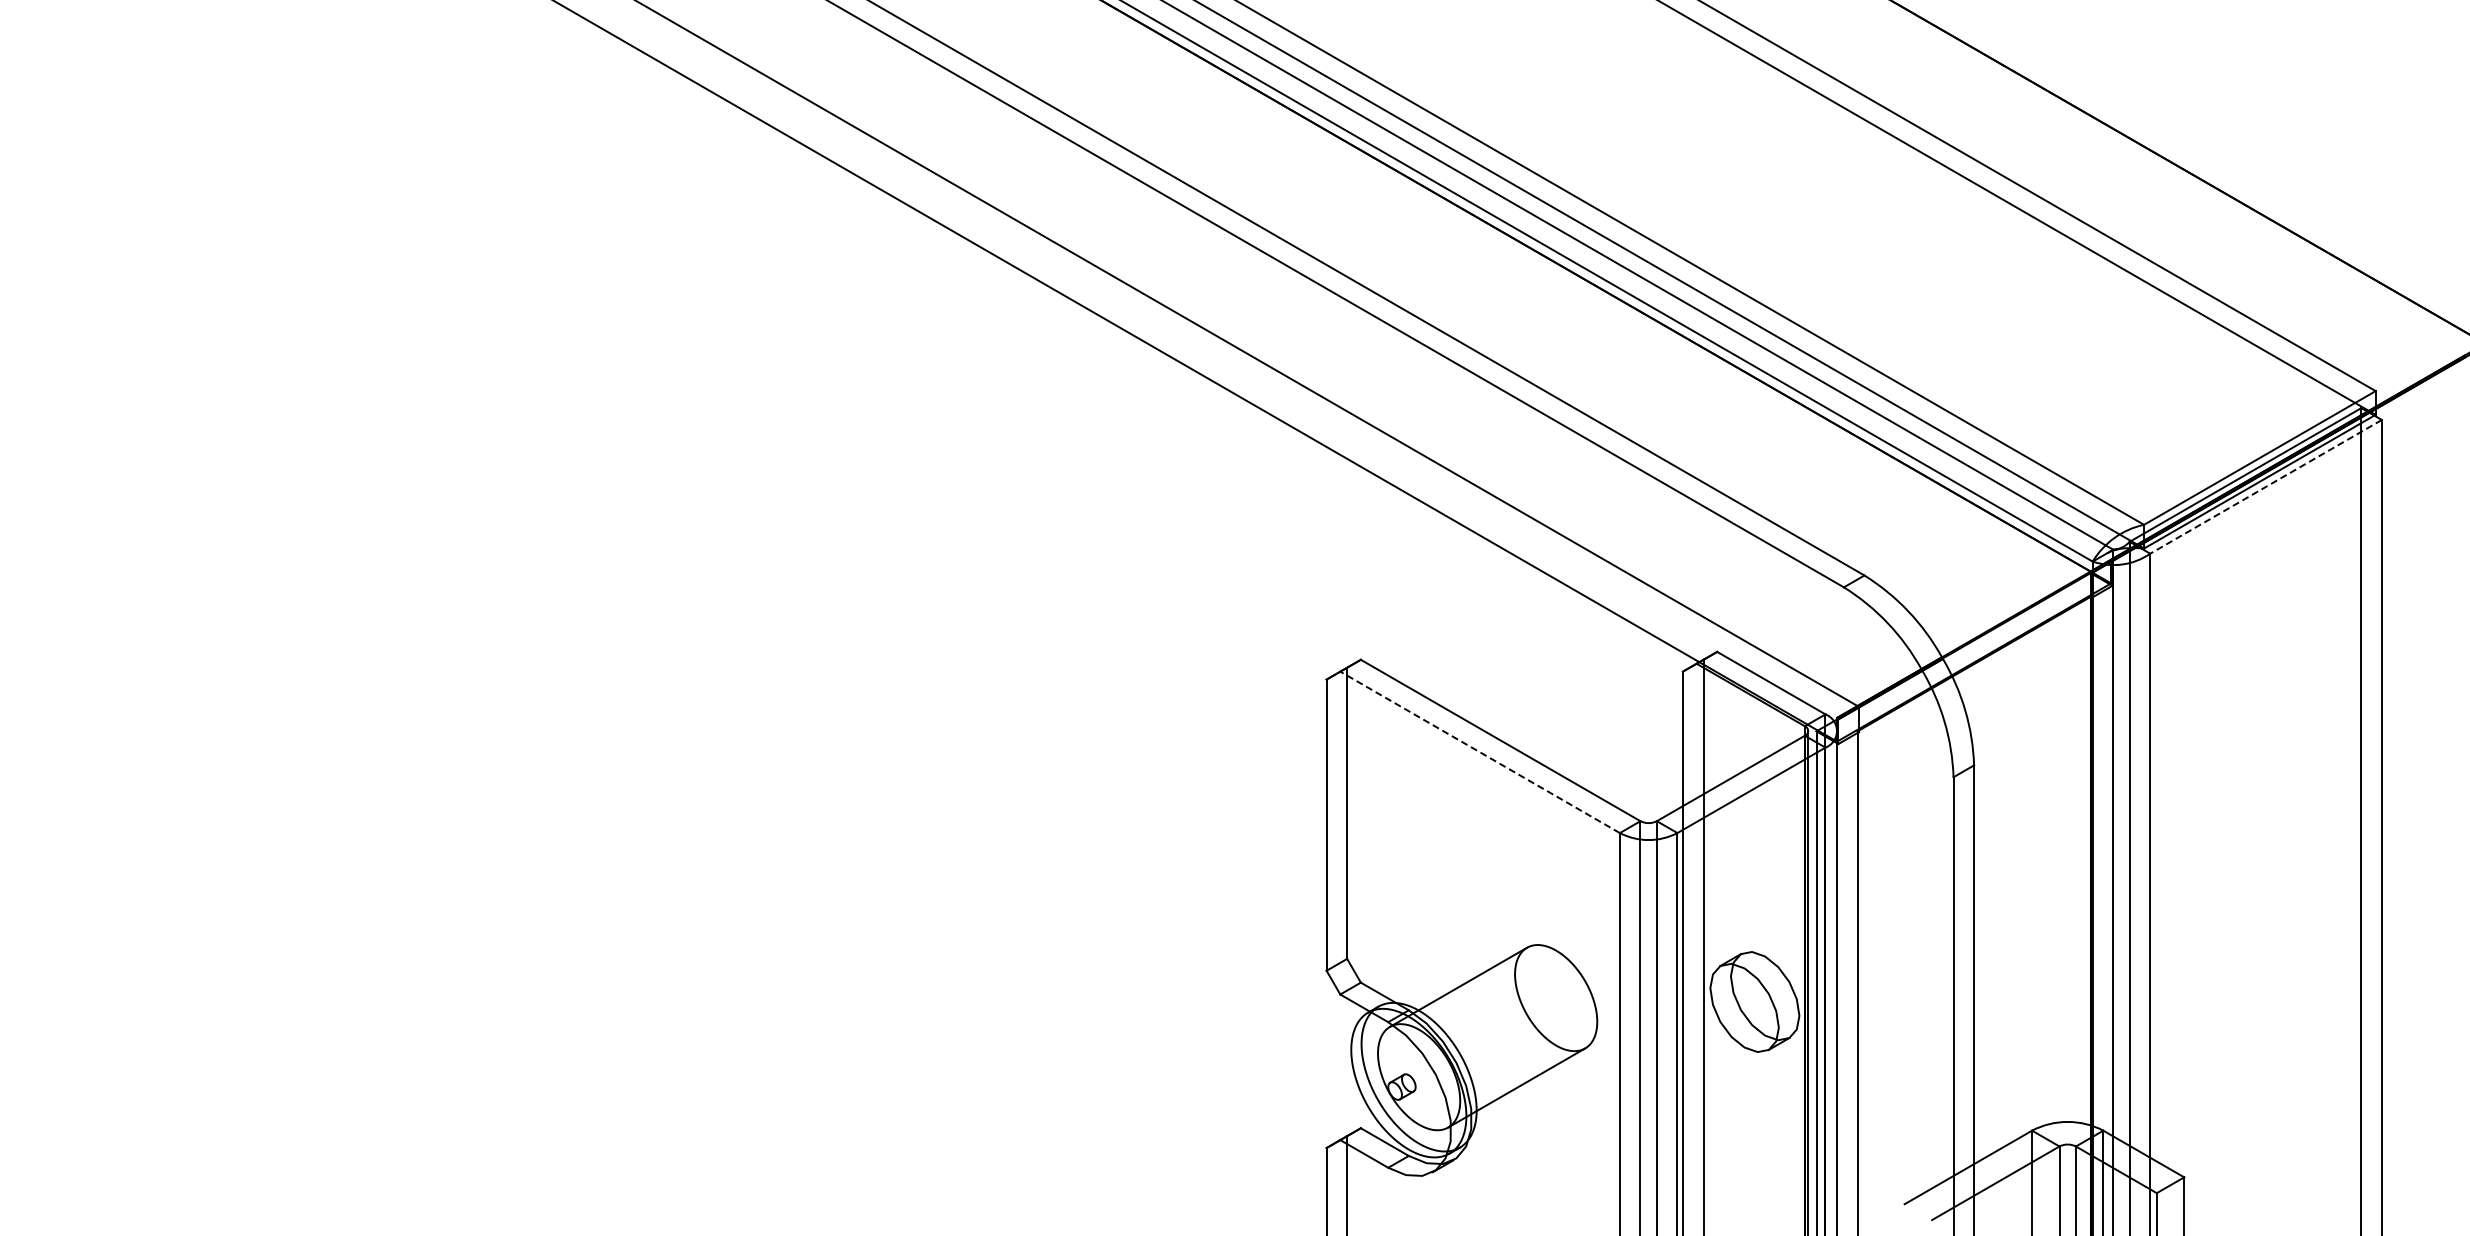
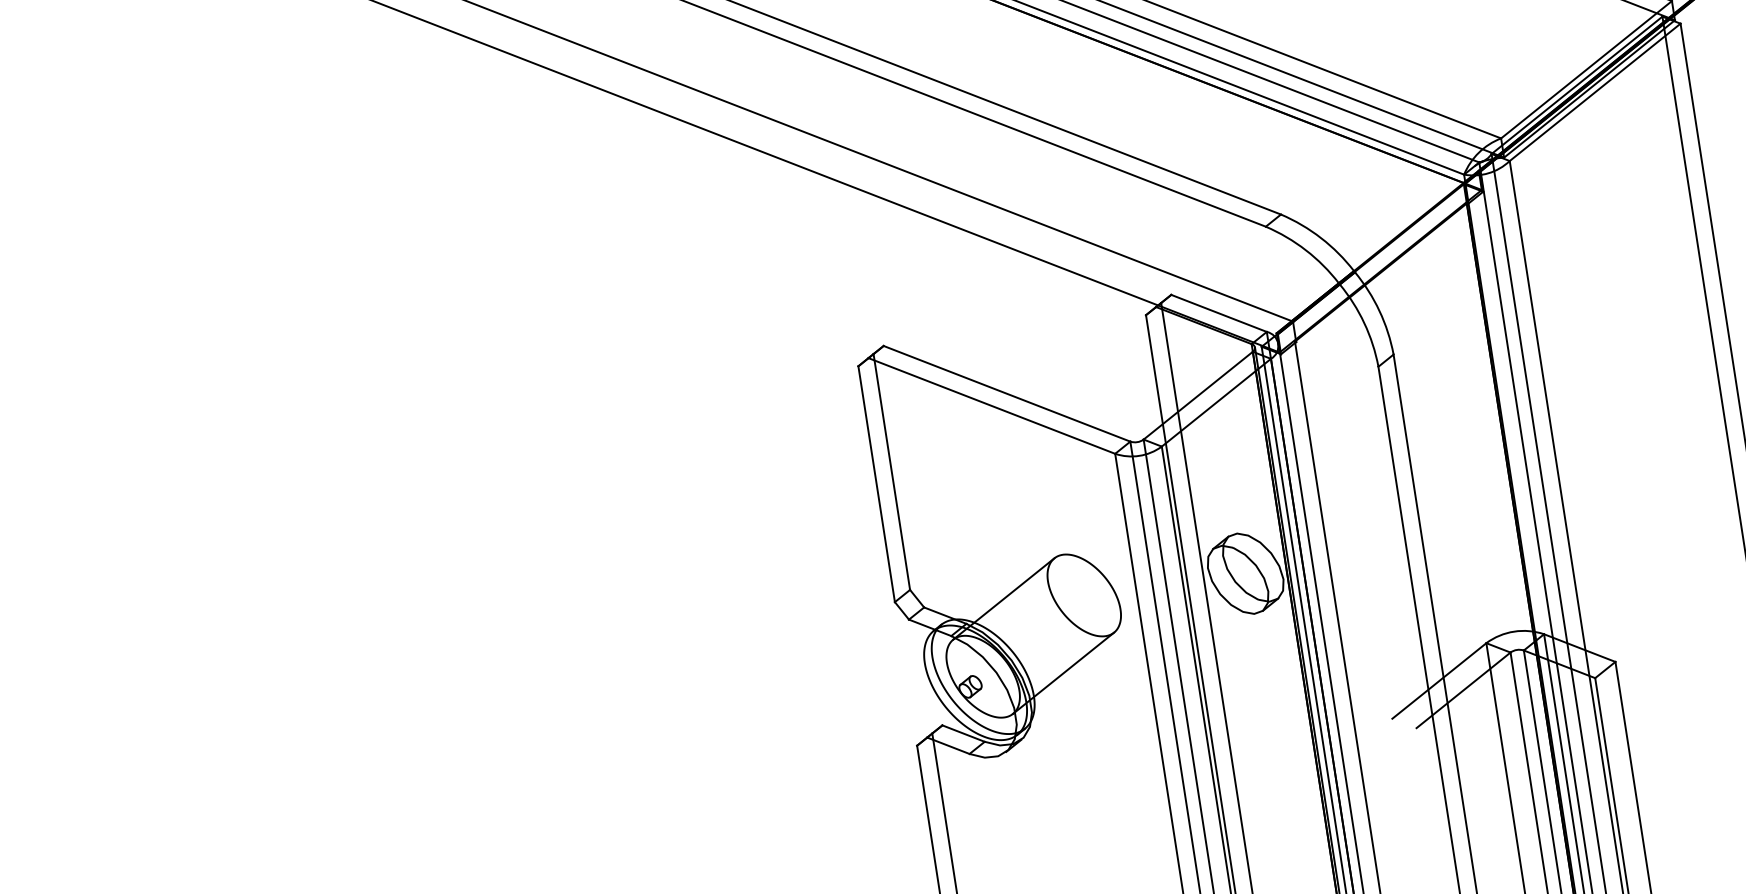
line: (2266, 486) -> (1595, 92), dashed -> solid
line: (1479, 752) -> (991, 406), dashed -> solid

